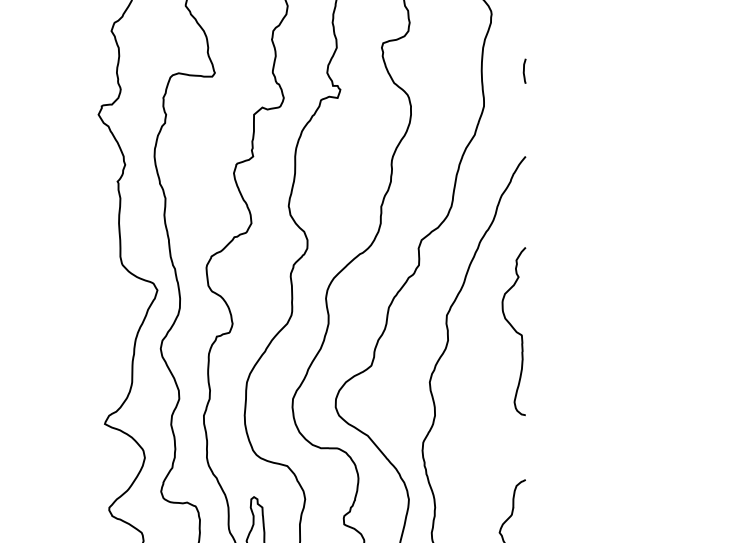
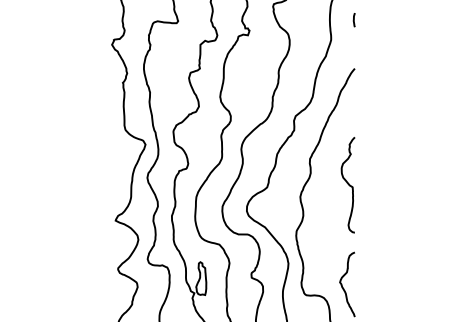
curve: (512, 330) -> (347, 184), moved

